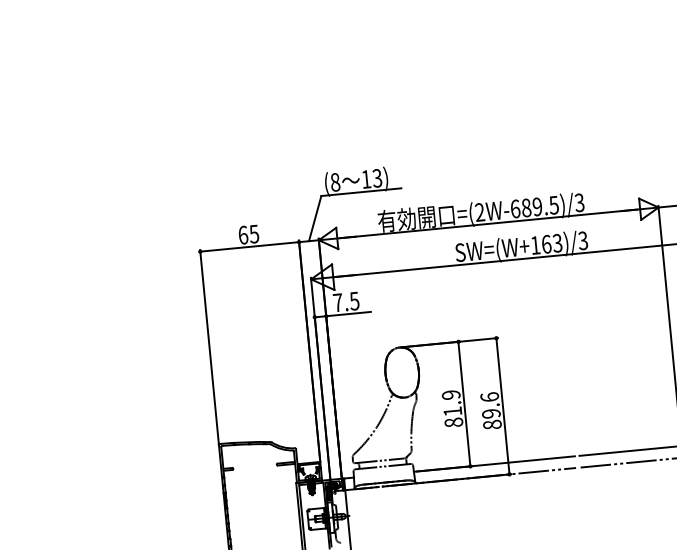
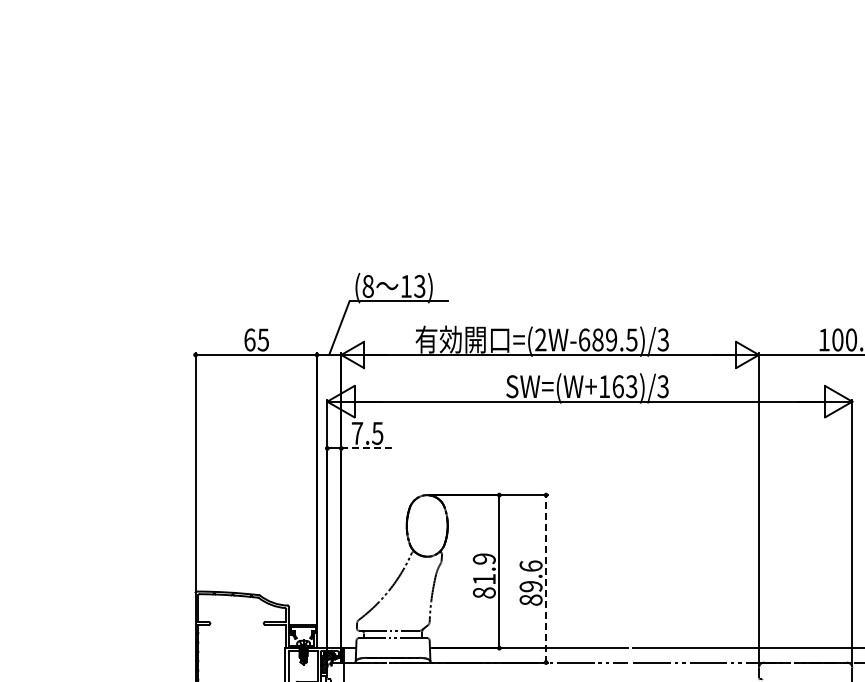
line: (349, 314) -> (369, 448), solid -> dashed
line: (503, 405) -> (546, 578), solid -> dashed

